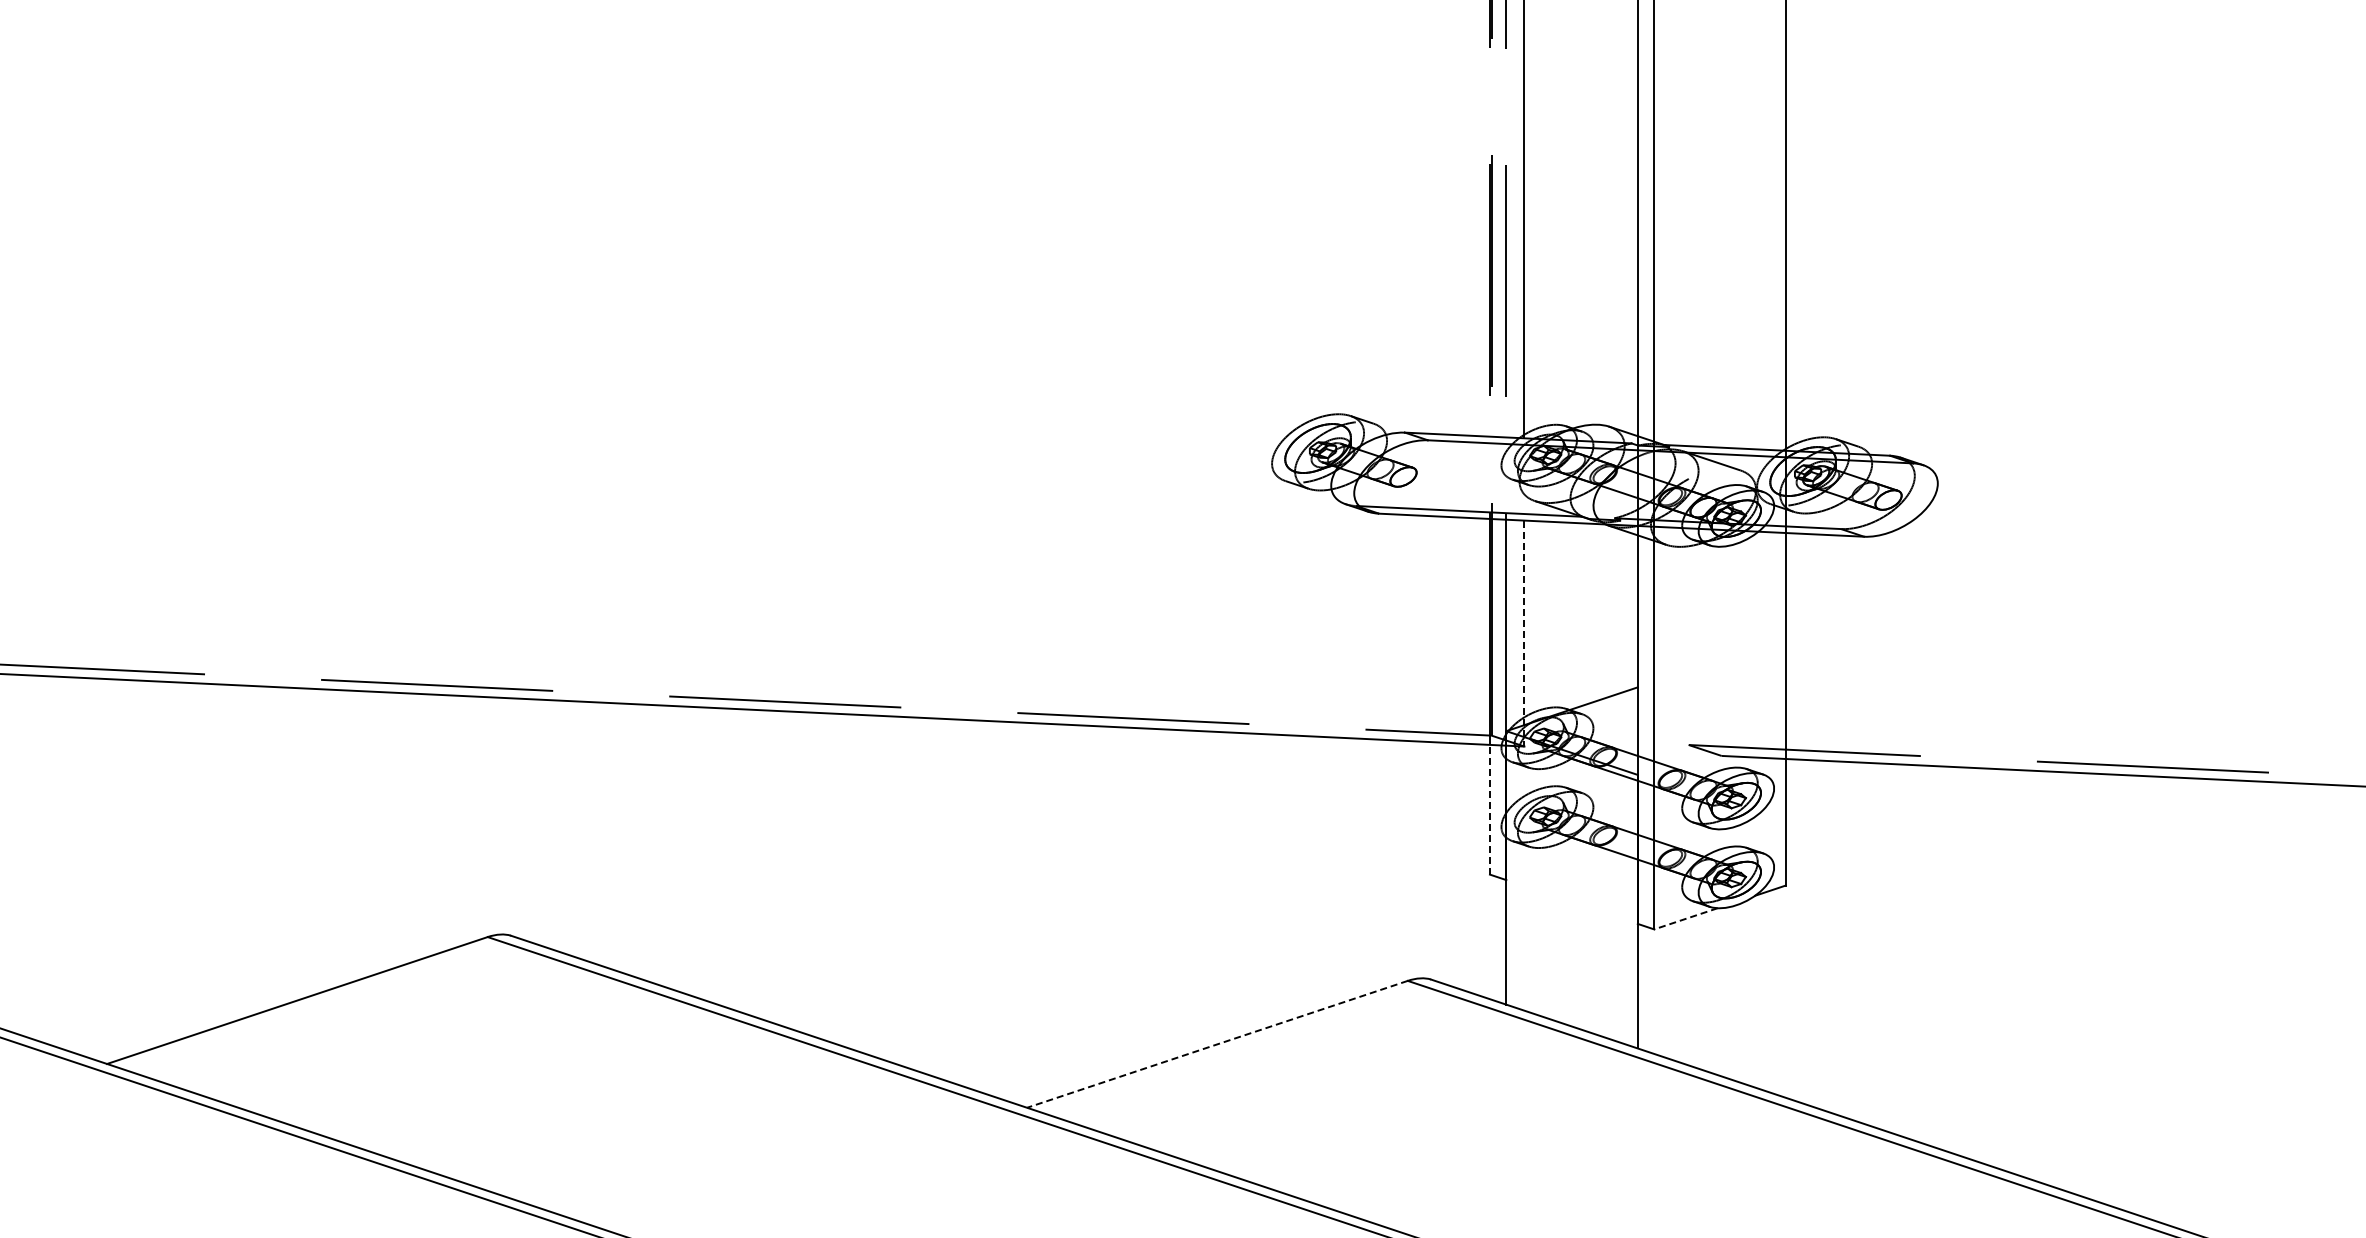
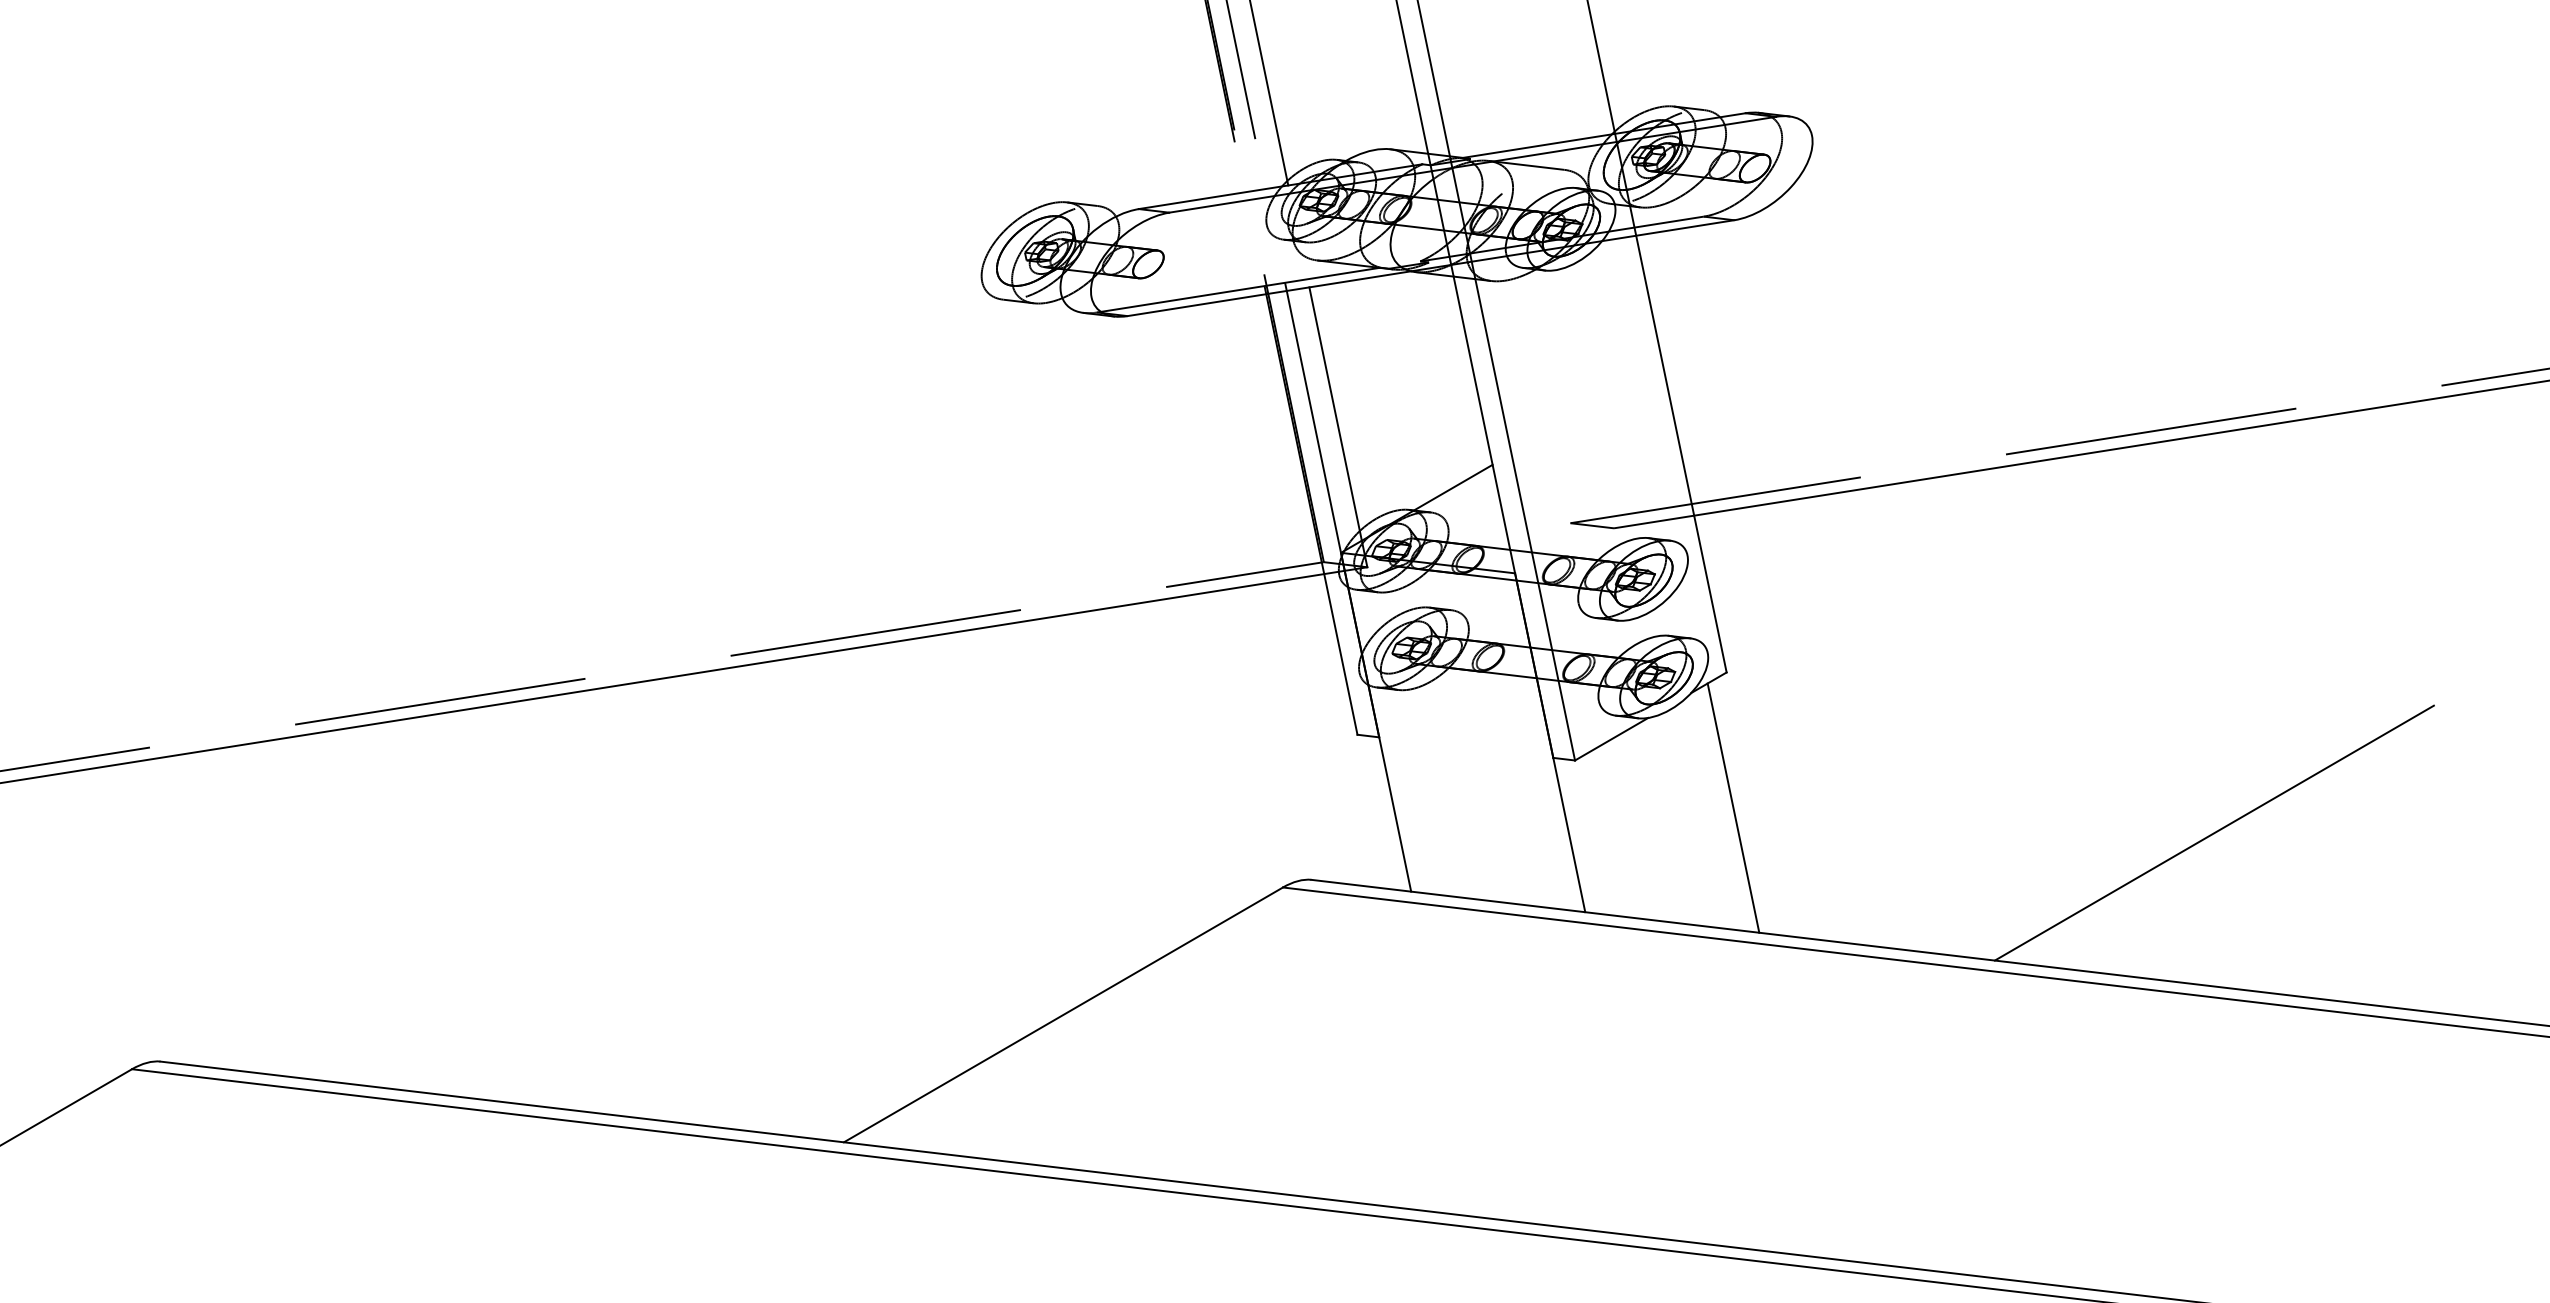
line: (1524, 633) -> (1338, 427), dashed -> solid
line: (1489, 809) -> (1340, 654), dashed -> solid
line: (1685, 918) -> (1610, 738), dashed -> solid
line: (1769, 991) -> (1733, 807), added
line: (1217, 1044) -> (1063, 1015), dashed -> solid
line: (2137, 1087) -> (2214, 832), added

